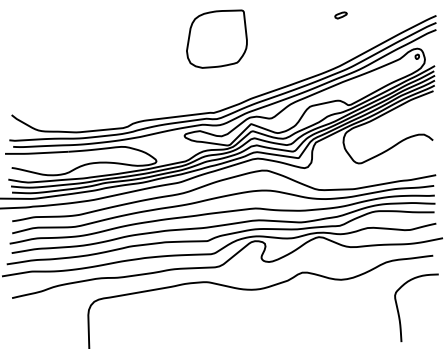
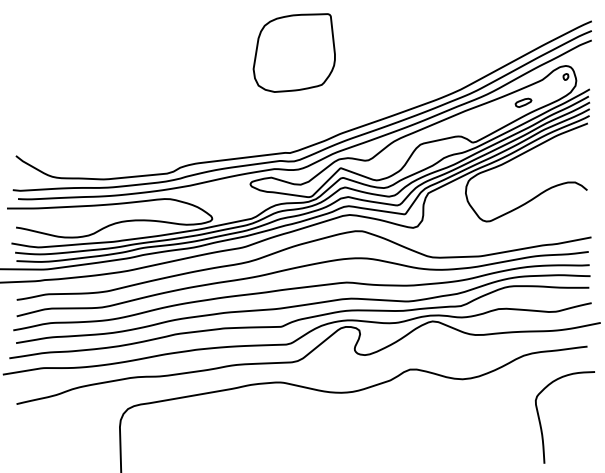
part: (341, 15) -> (523, 102), moved

